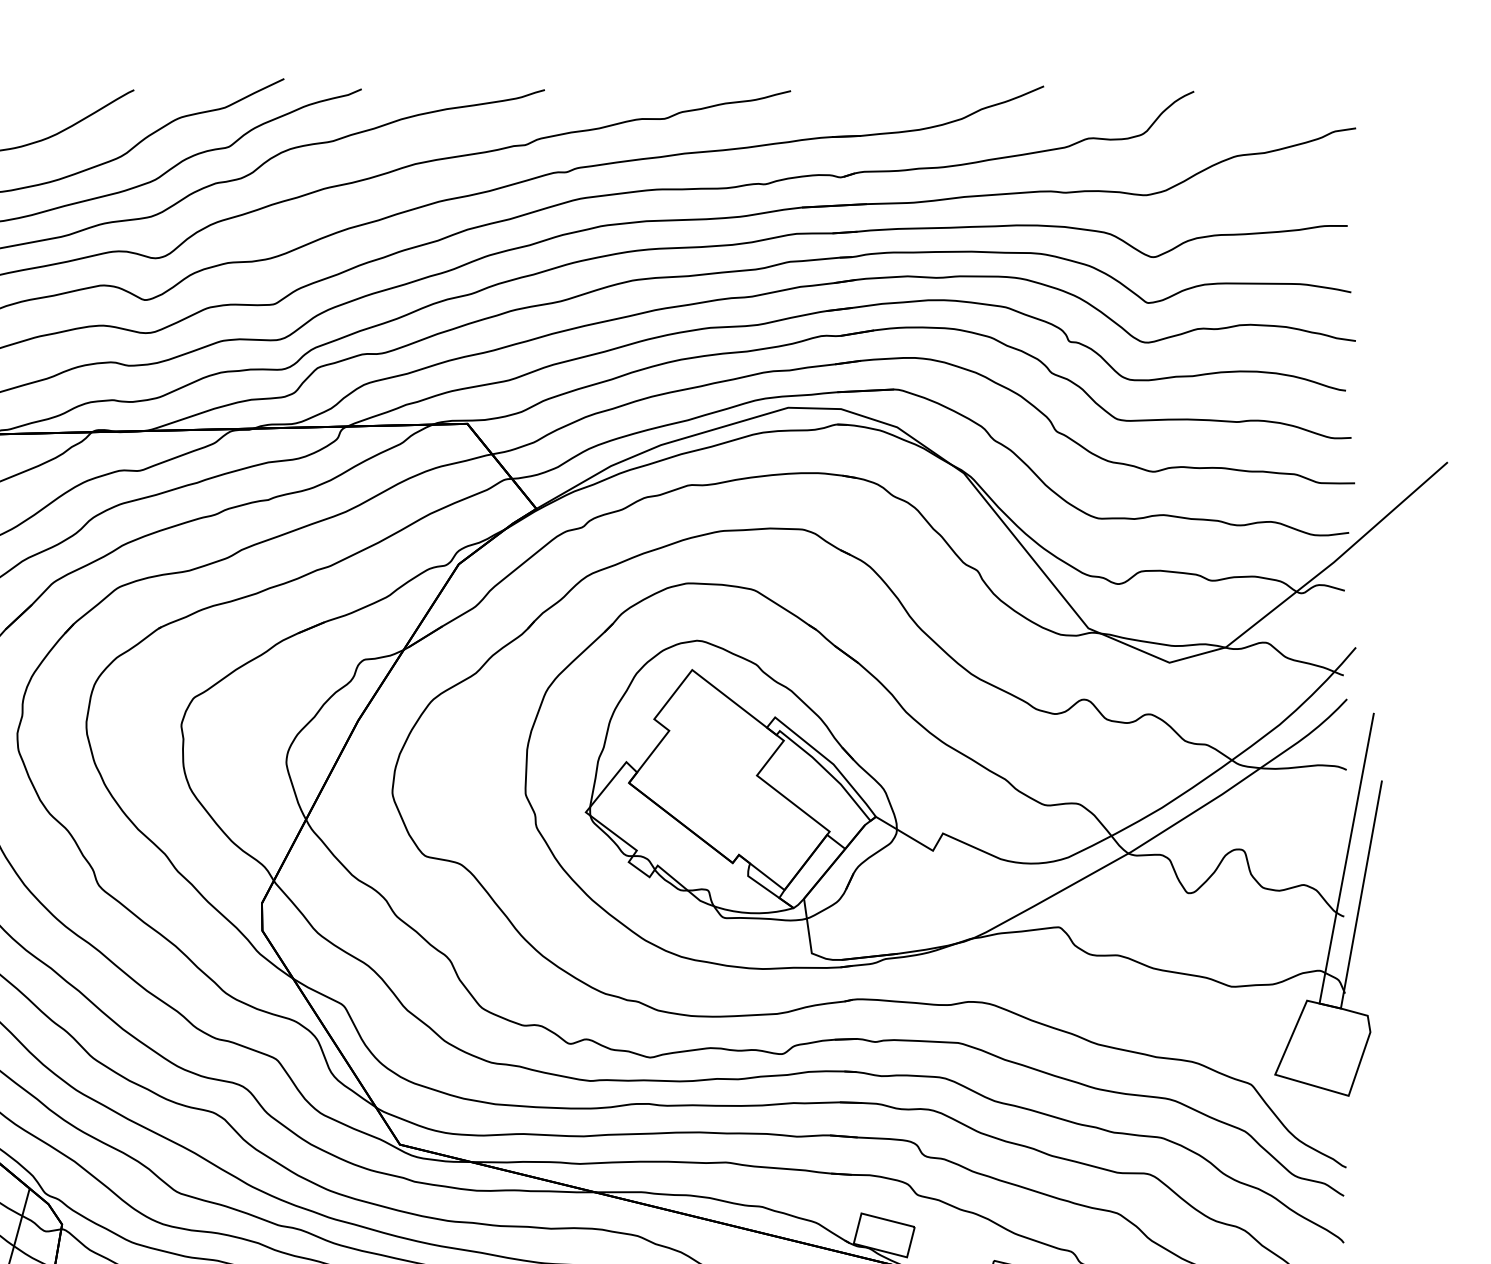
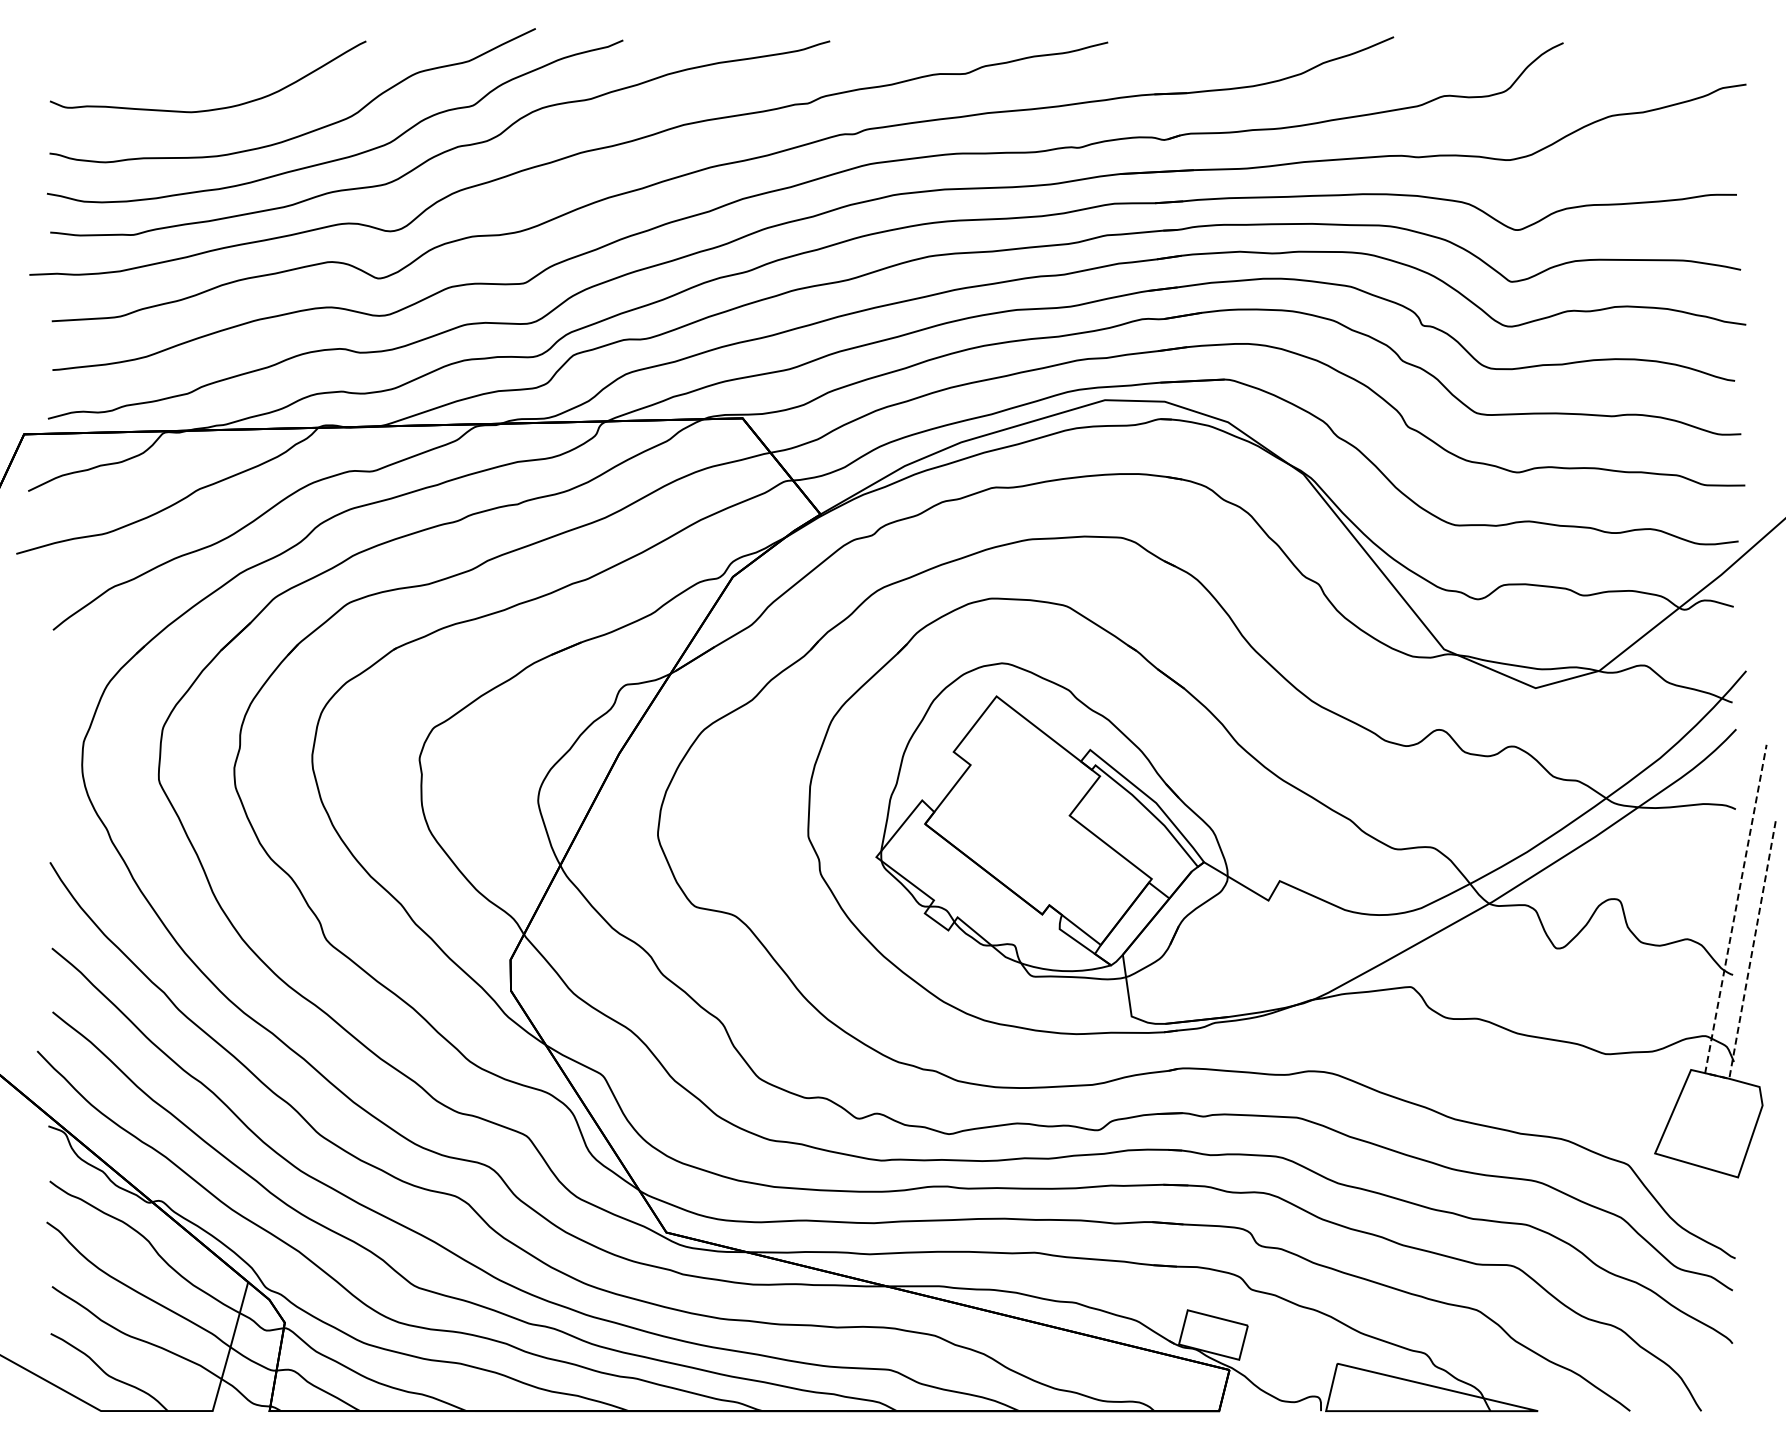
line: (1323, 983) -> (1709, 1050), solid -> dashed

